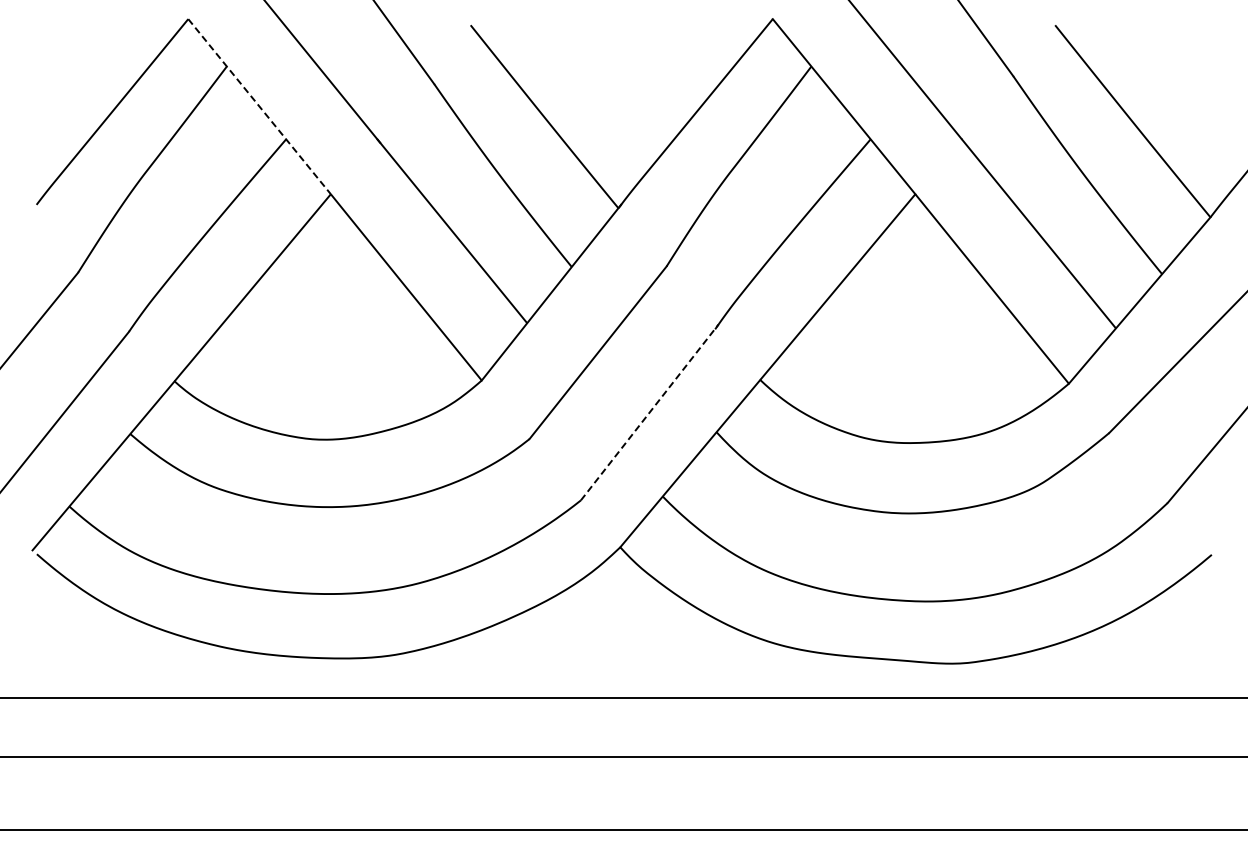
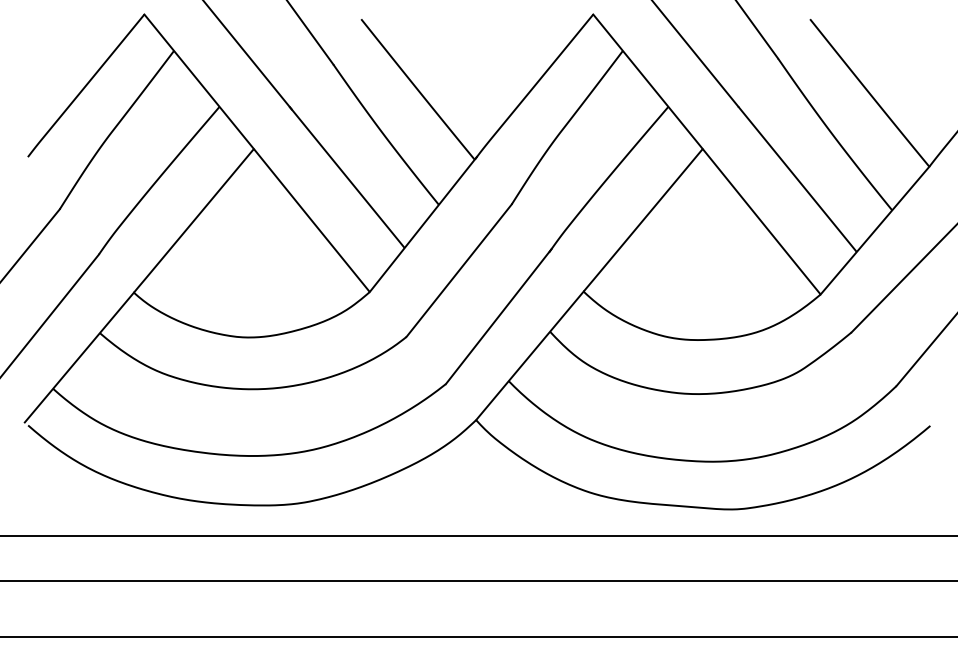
line: (259, 106) -> (199, 81), dashed -> solid
line: (649, 412) -> (498, 316), dashed -> solid

